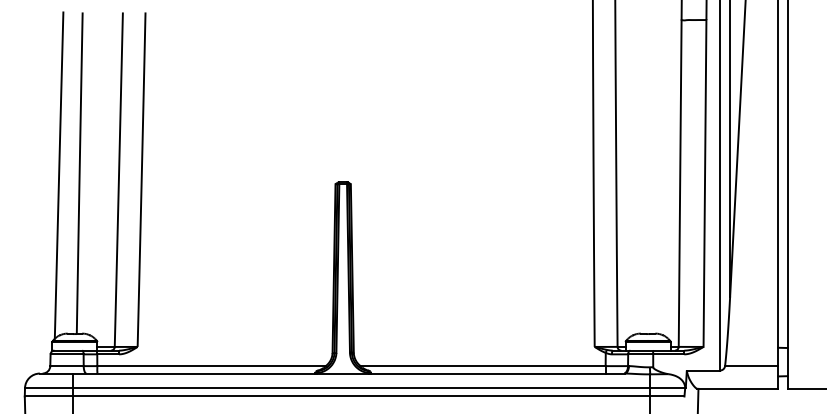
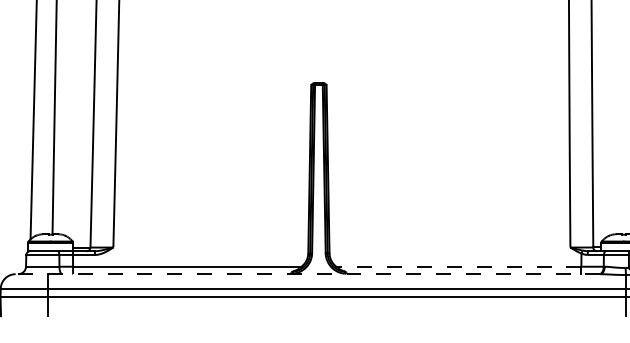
line: (482, 366) -> (458, 267), solid -> dashed
line: (331, 373) -> (307, 274), solid -> dashed

